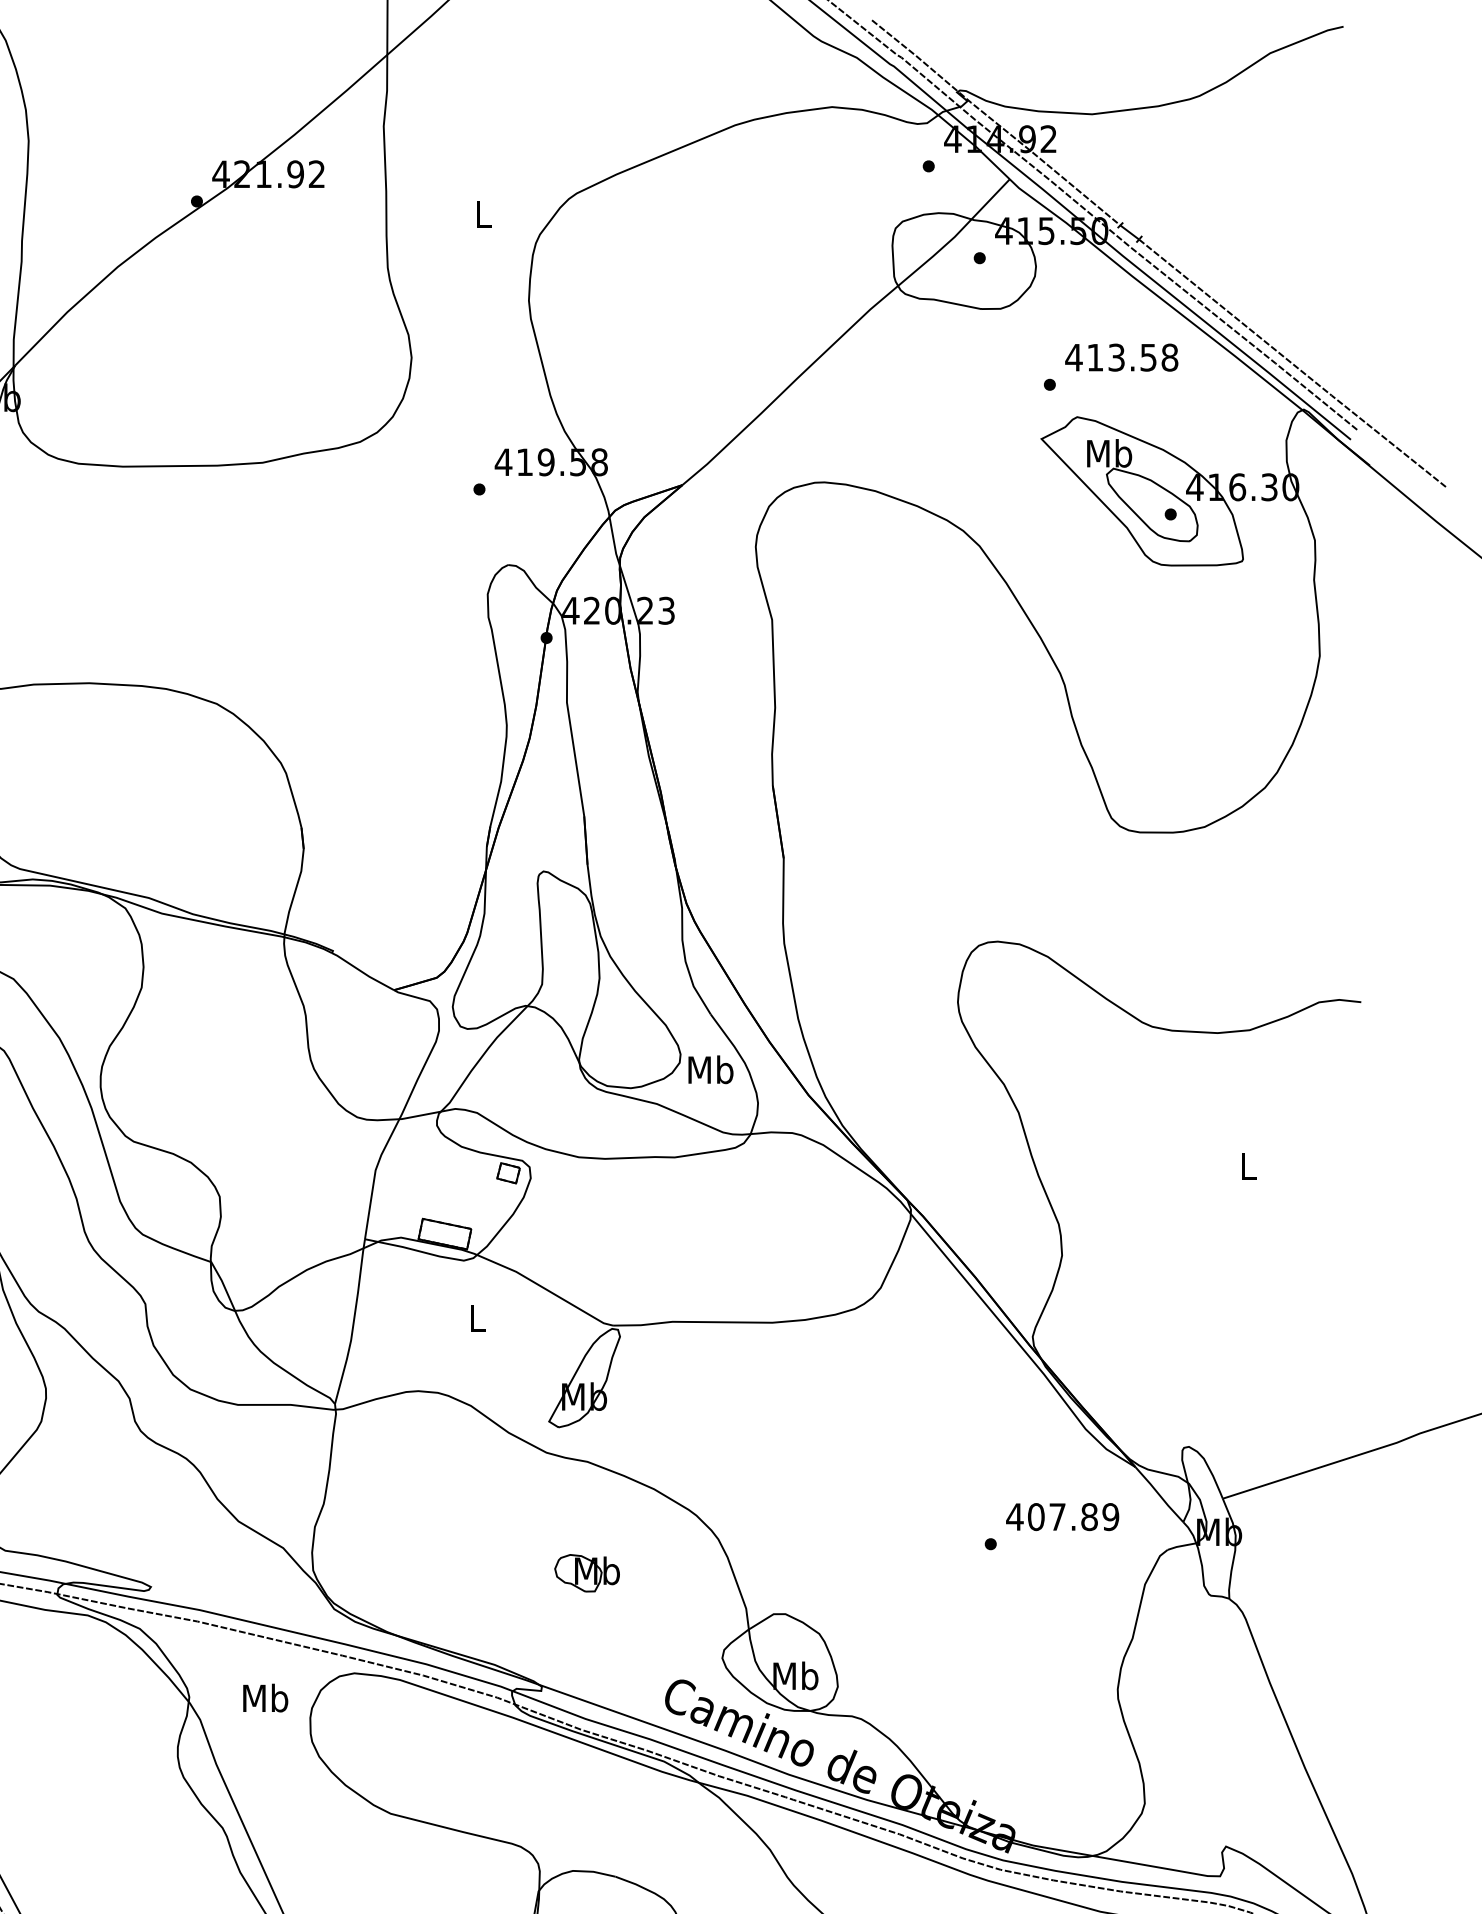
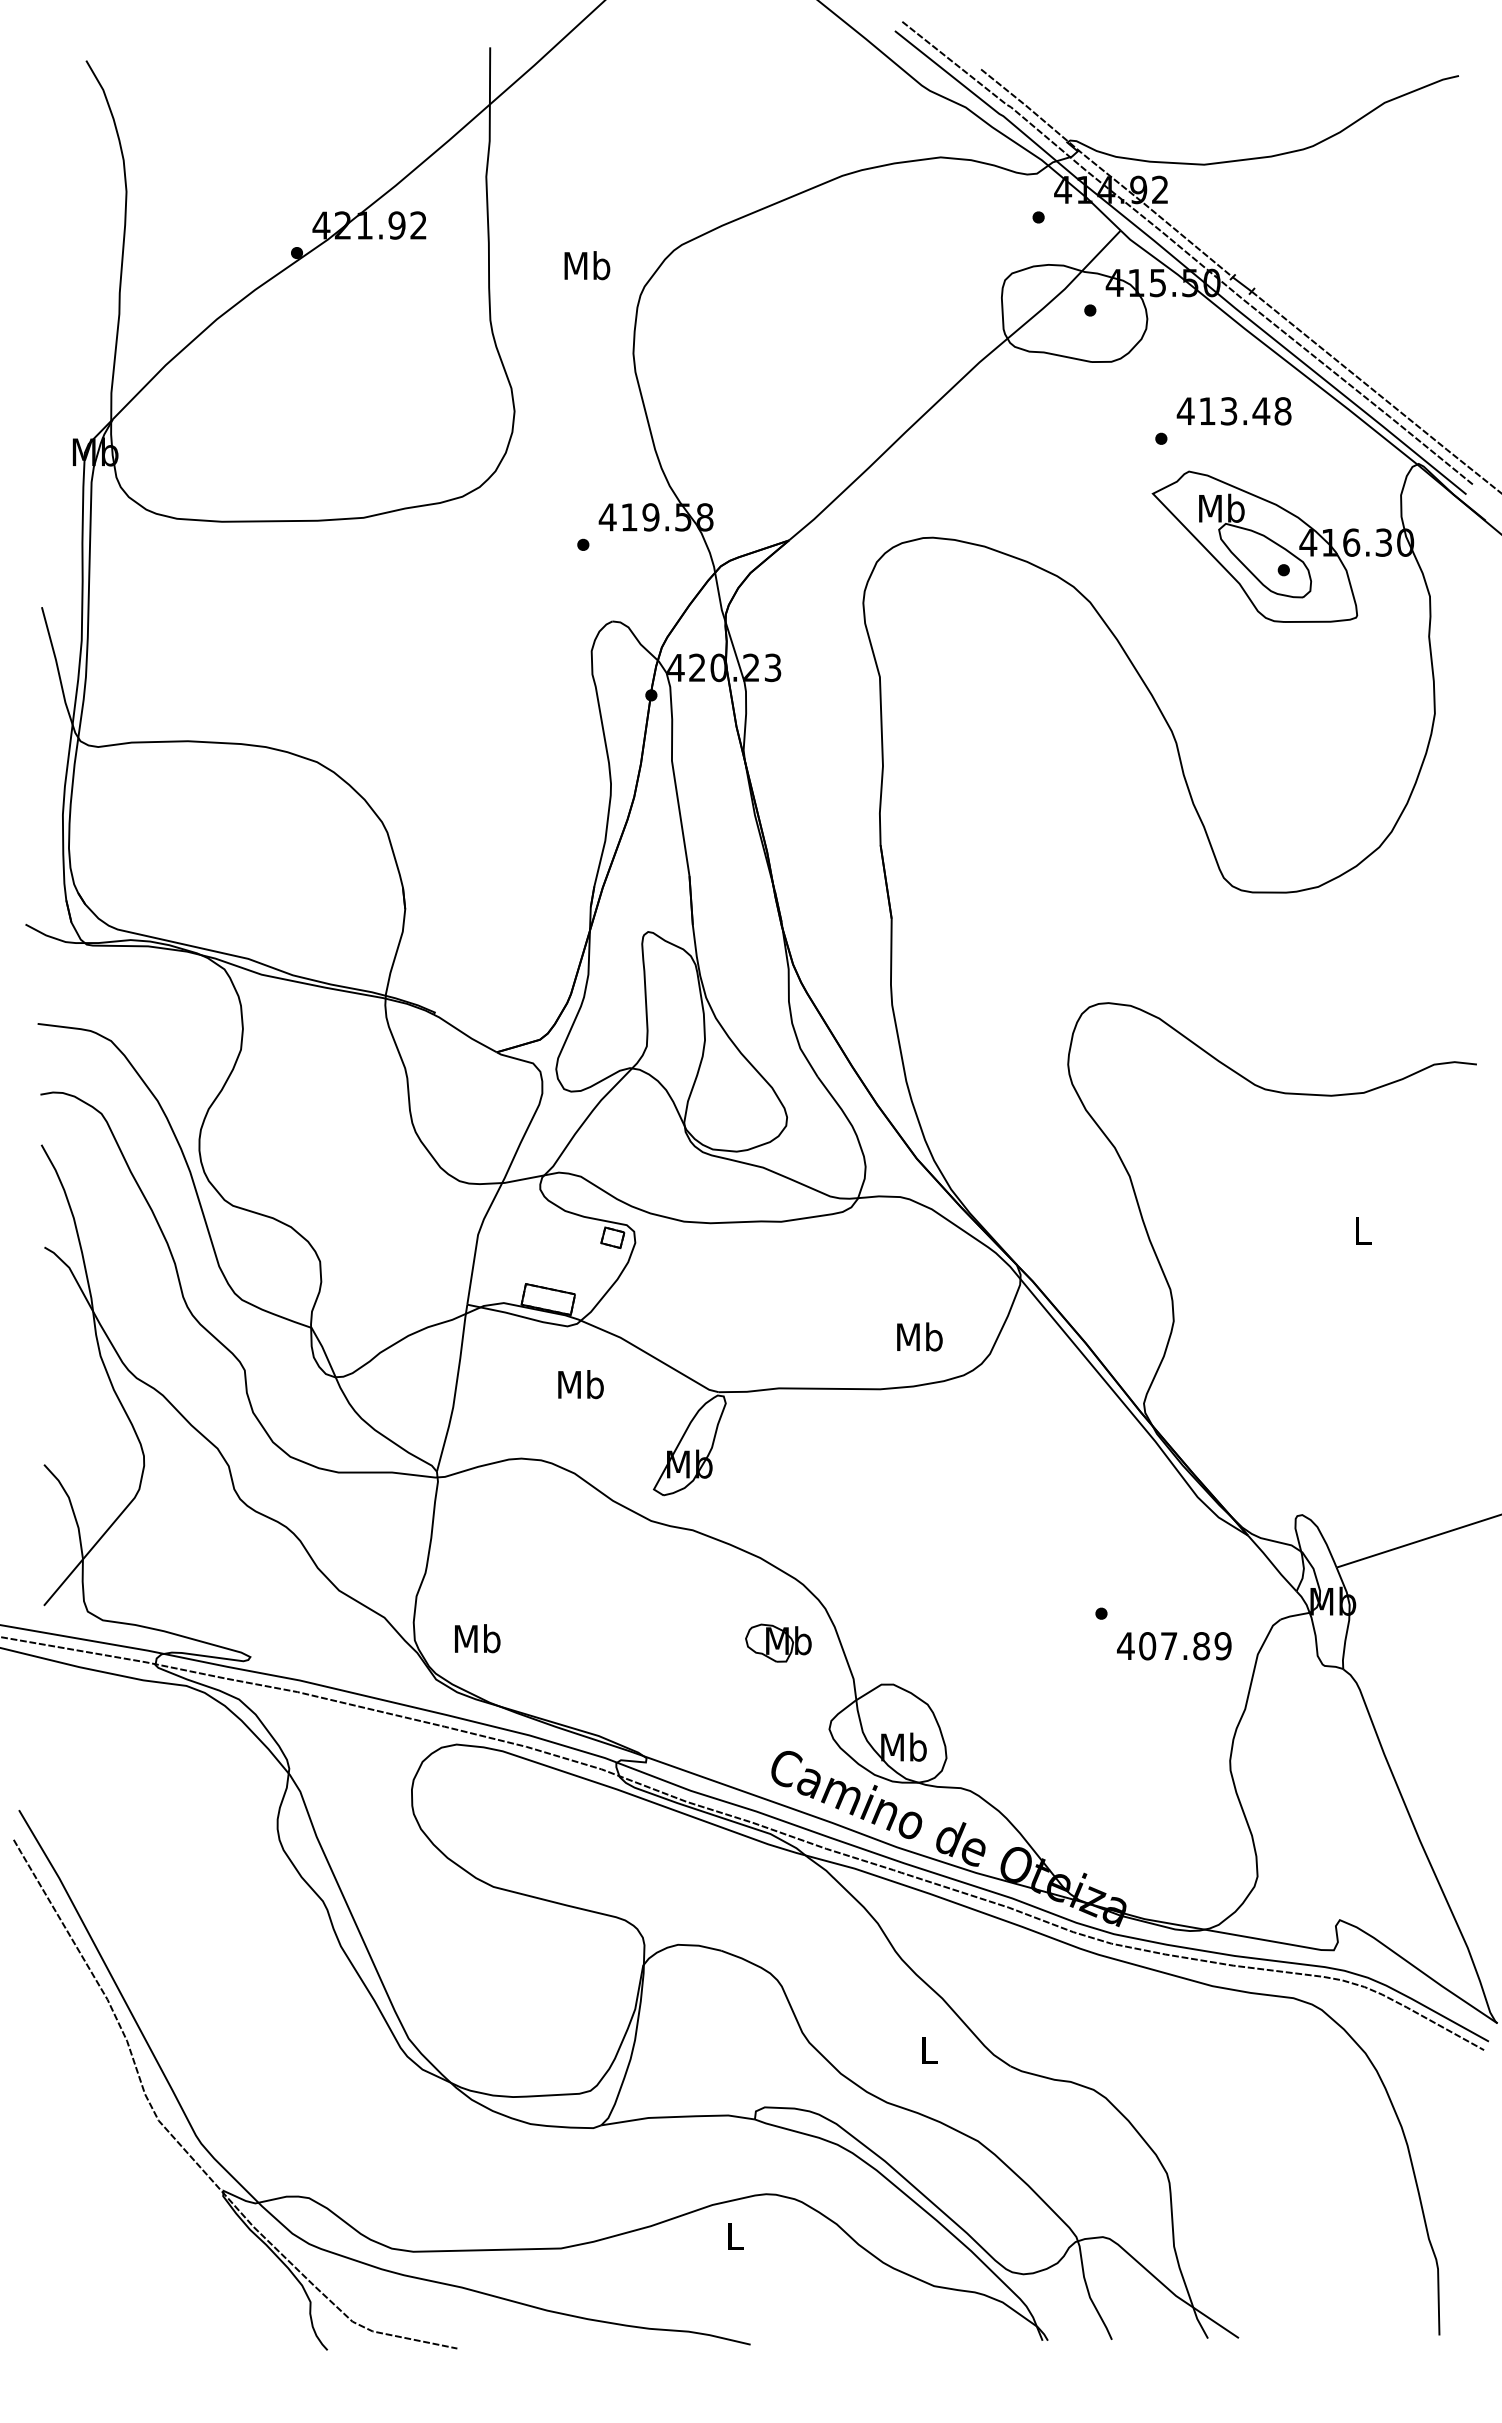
text: (483, 213) -> (587, 265), L -> Mb
text: (1148, 357) -> (1261, 411), 413.58 -> 413.48
text: (710, 1069) -> (919, 1336), moved
text: (476, 1318) -> (580, 1384), L -> Mb
text: (1062, 1517) -> (1174, 1646), moved
part: (587, 1572) -> (778, 1642), moved
text: (265, 1697) -> (477, 1638), moved

